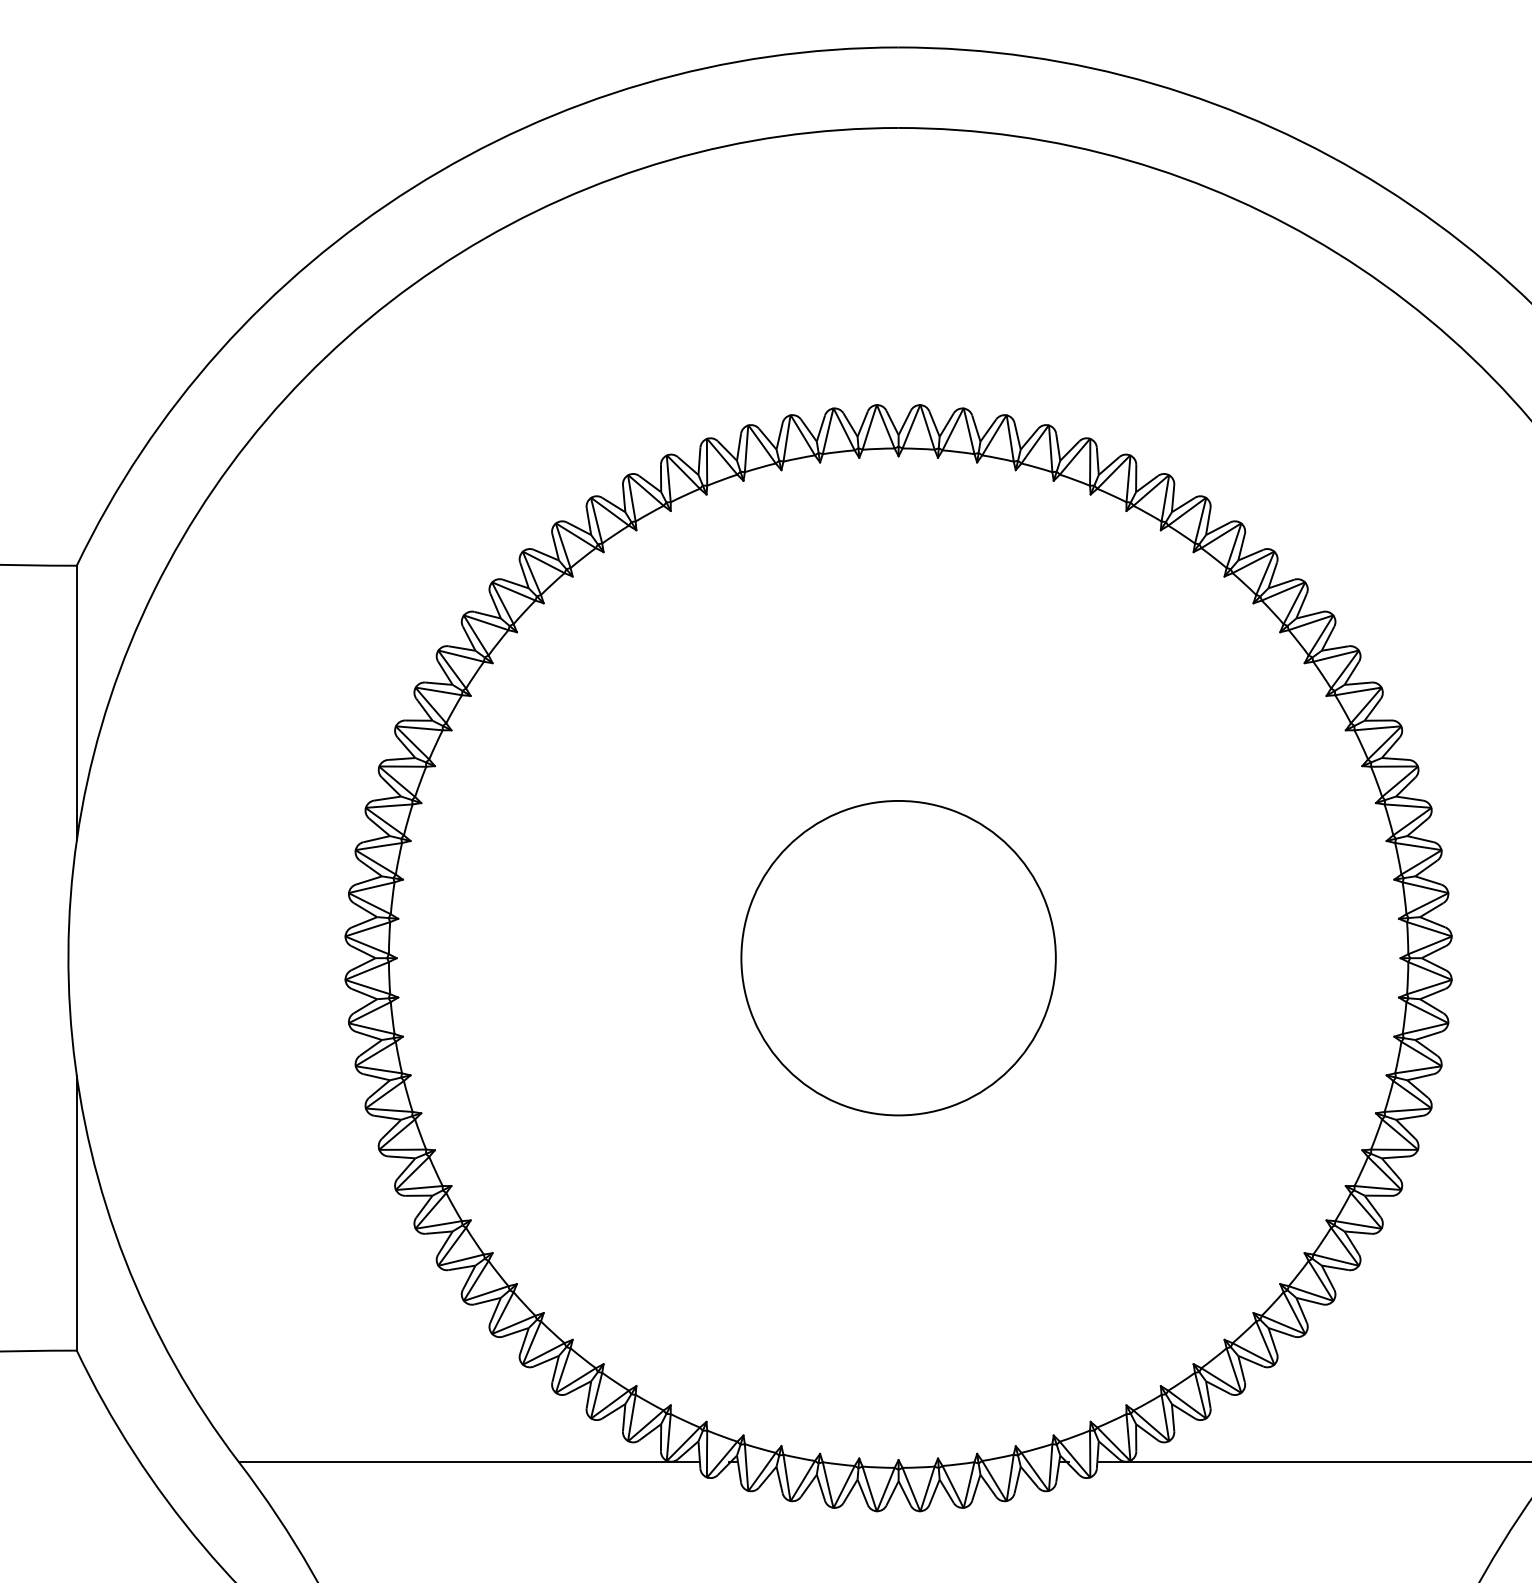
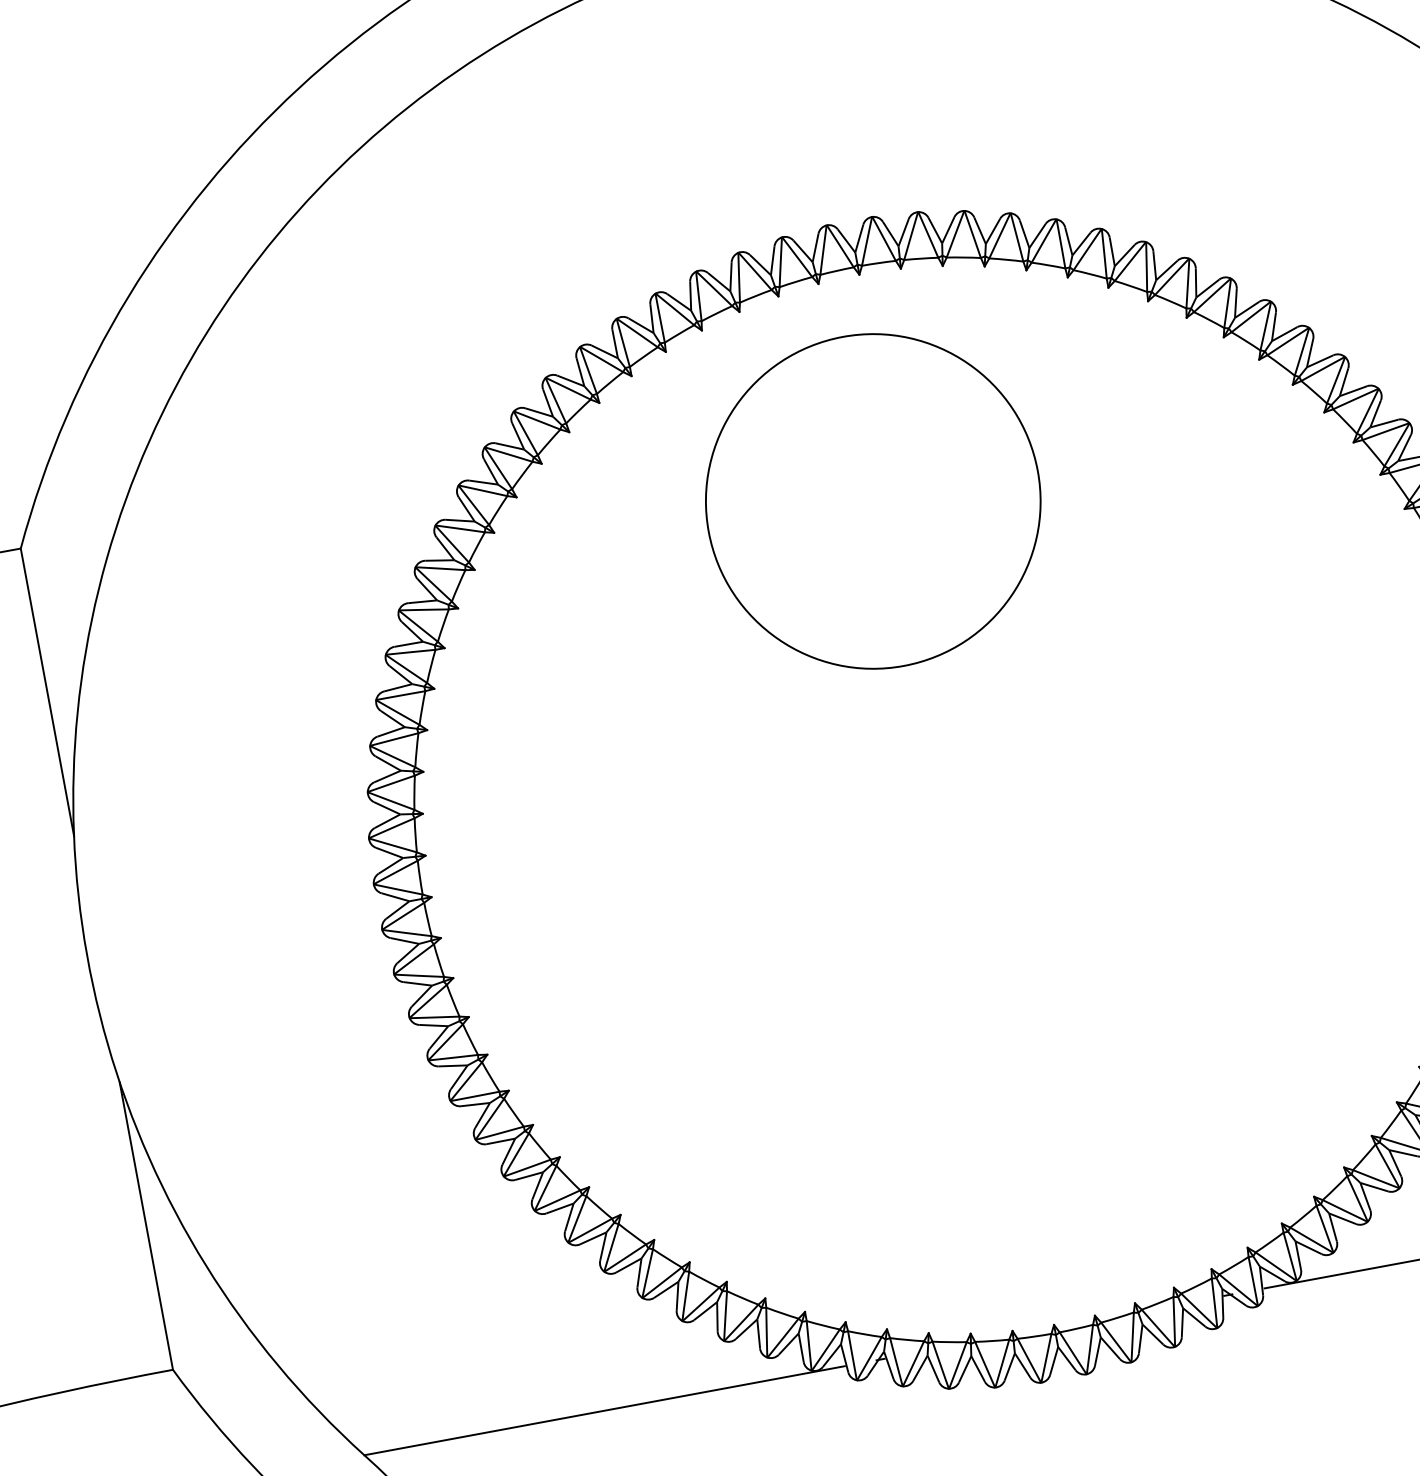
circle: (898, 958) -> (873, 501), moved

